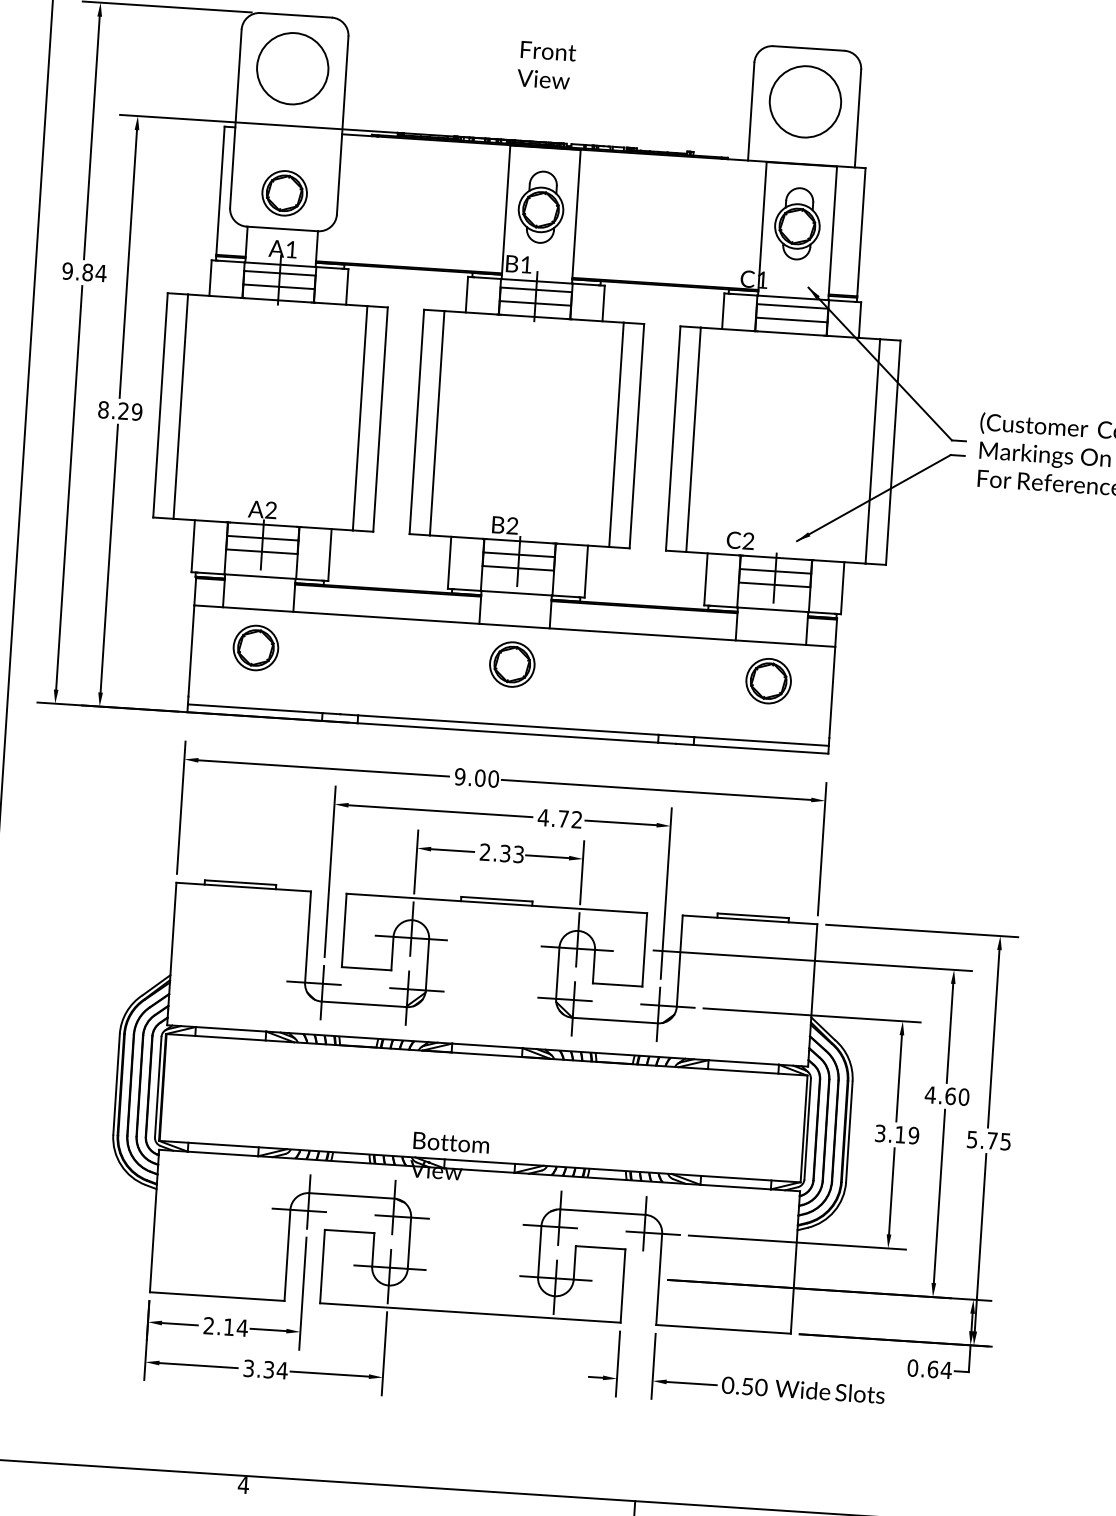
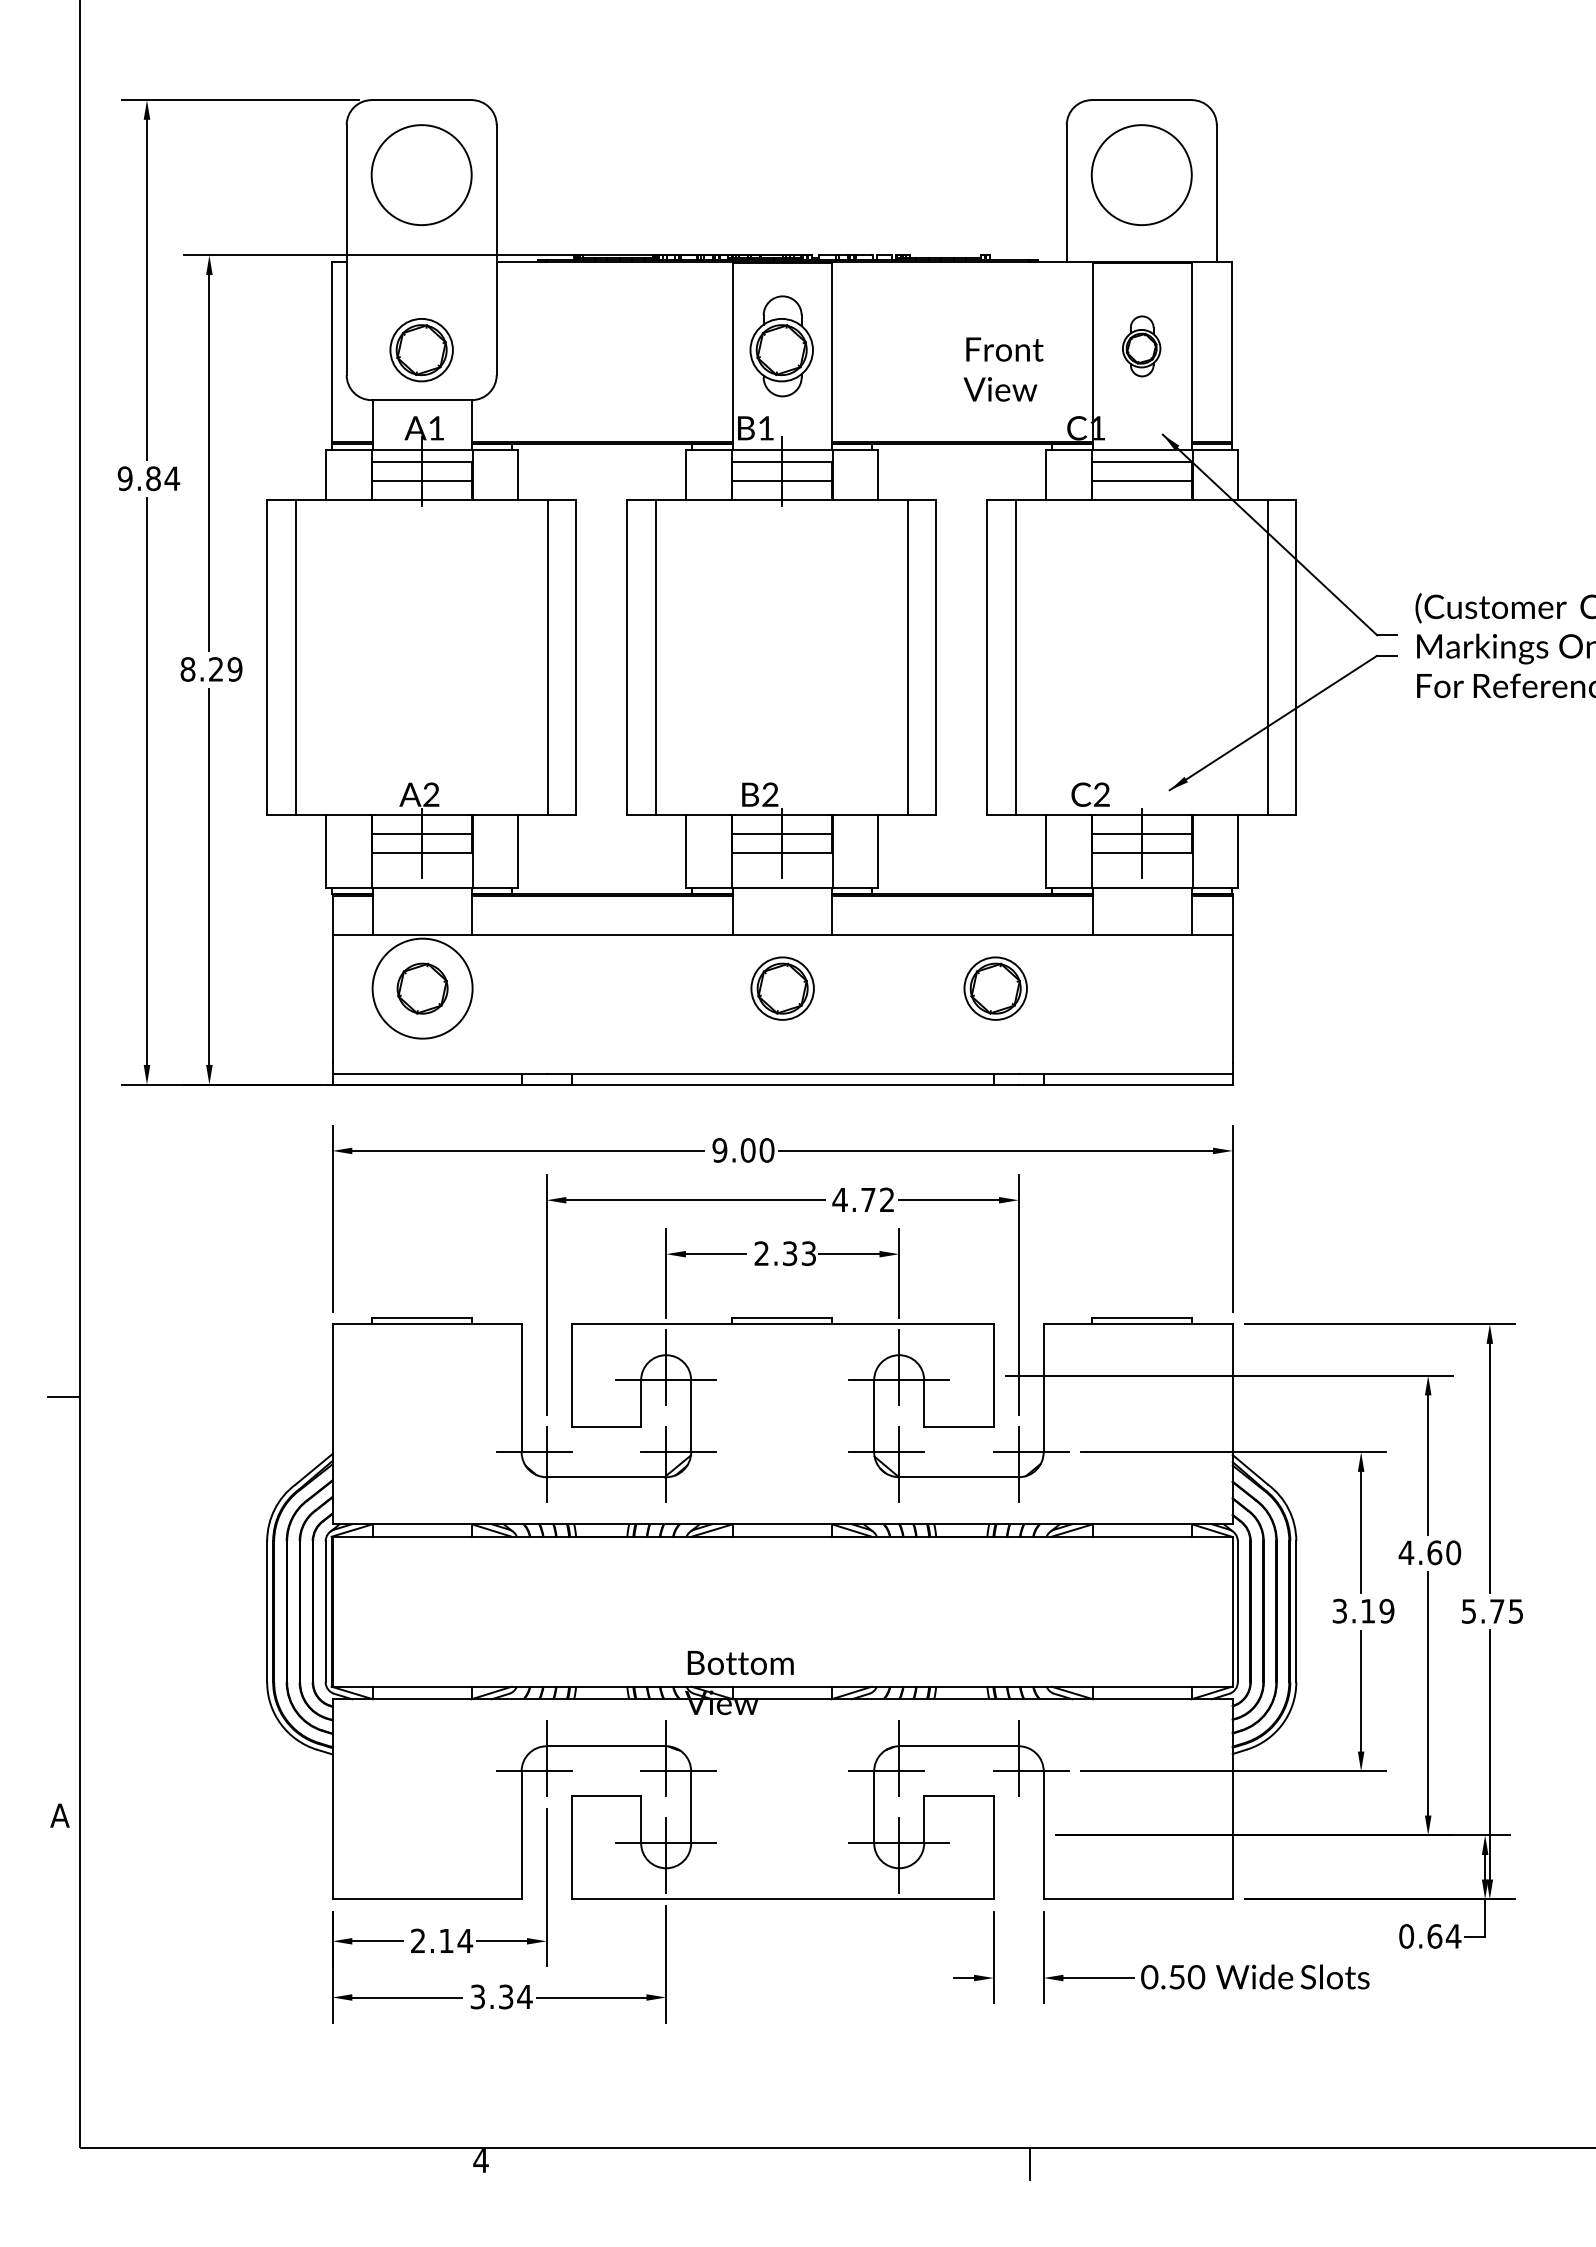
text: (546, 65) -> (1003, 369), moved
part: (797, 223) -> (1141, 346), size x0.6
circle: (255, 647) -> (422, 988), size x1.6
part: (768, 681) -> (995, 988), moved

